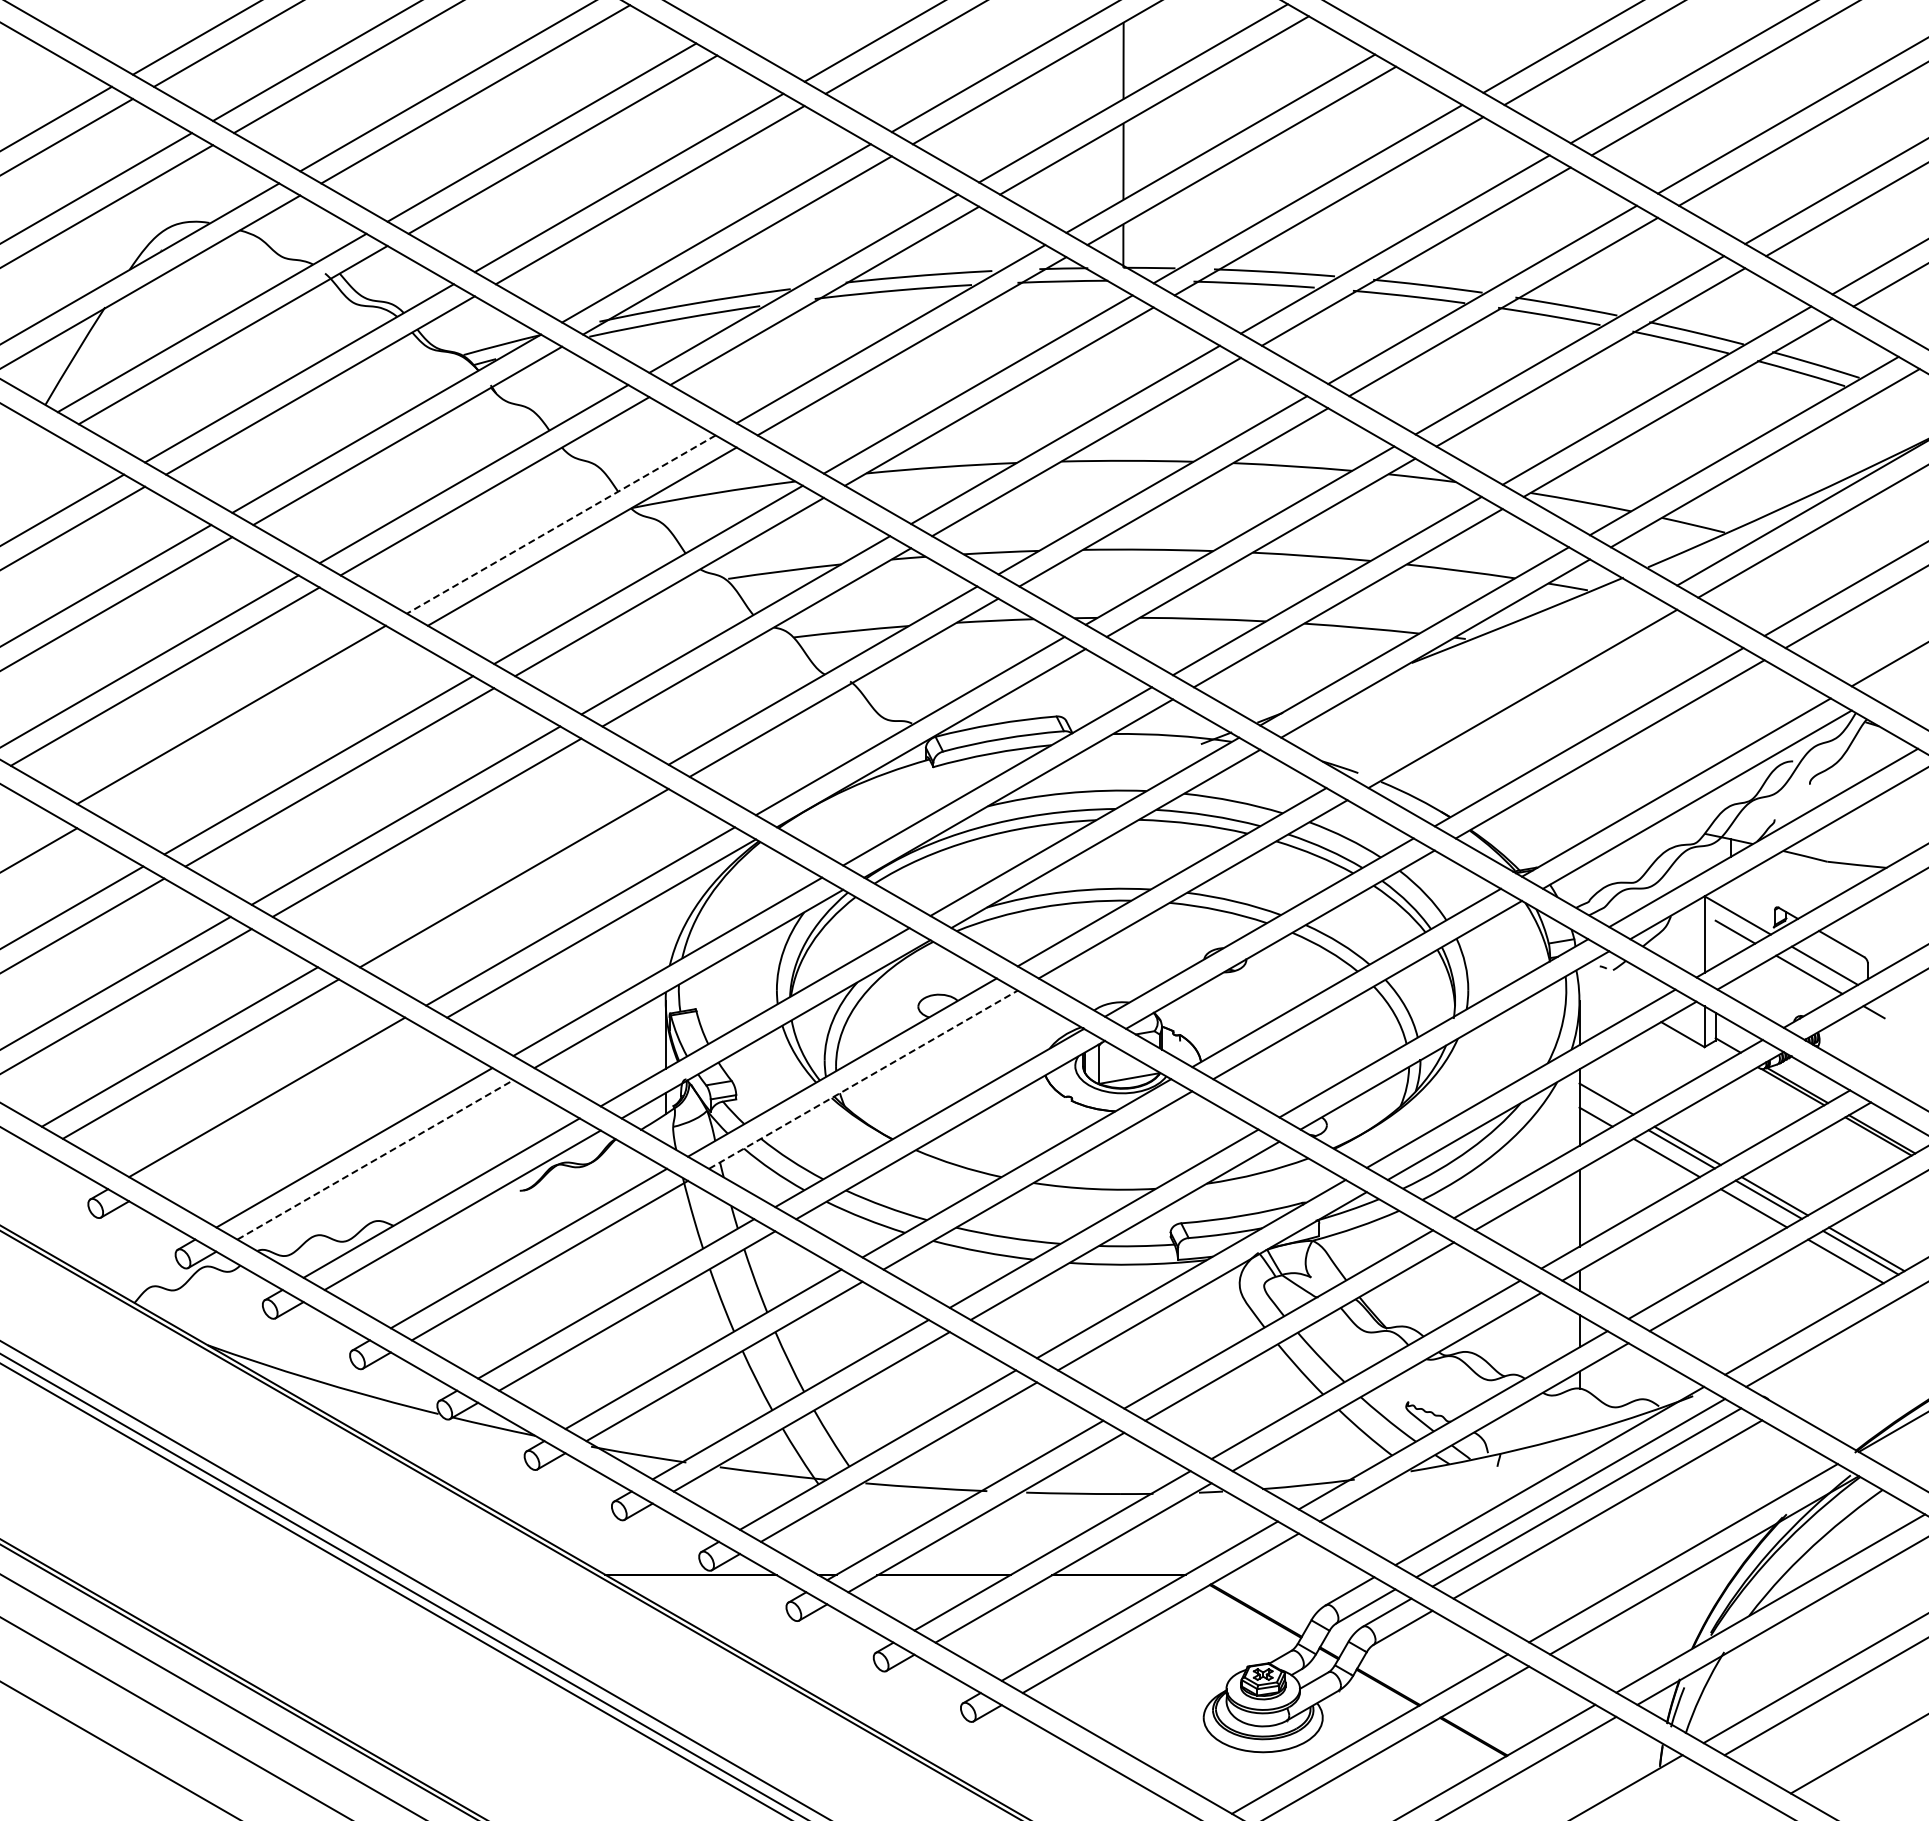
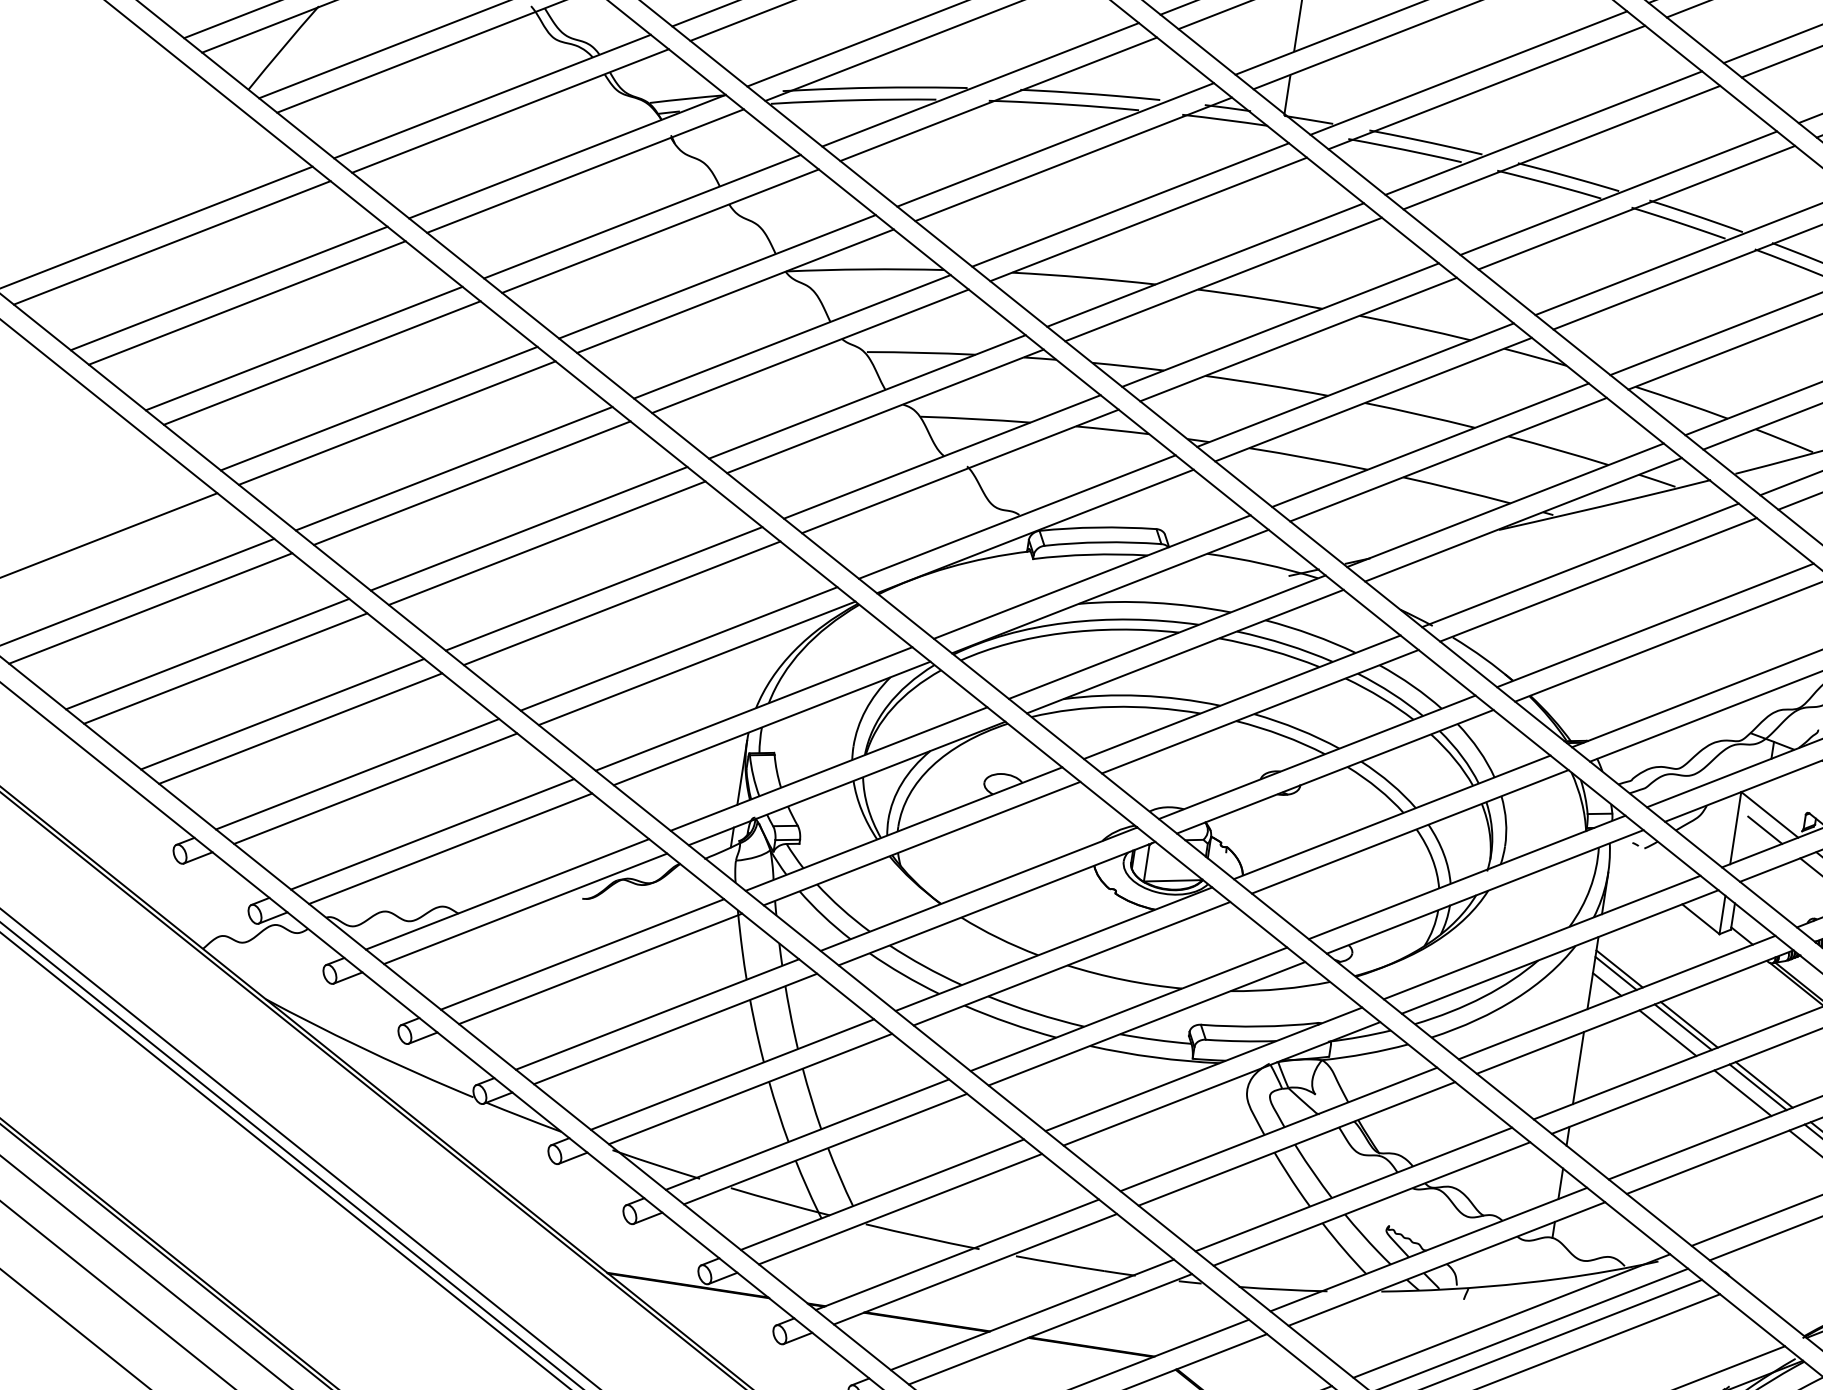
line: (560, 524) -> (716, 276), dashed -> solid
line: (1501, 686) -> (1580, 565), added
line: (252, 726) -> (397, 422), added
line: (493, 865) -> (604, 588), added
line: (863, 1079) -> (922, 843), dashed -> solid
line: (1603, 1104) -> (1616, 973), added
line: (288, 1109) -> (375, 788), added
line: (375, 1159) -> (450, 848), dashed -> solid

